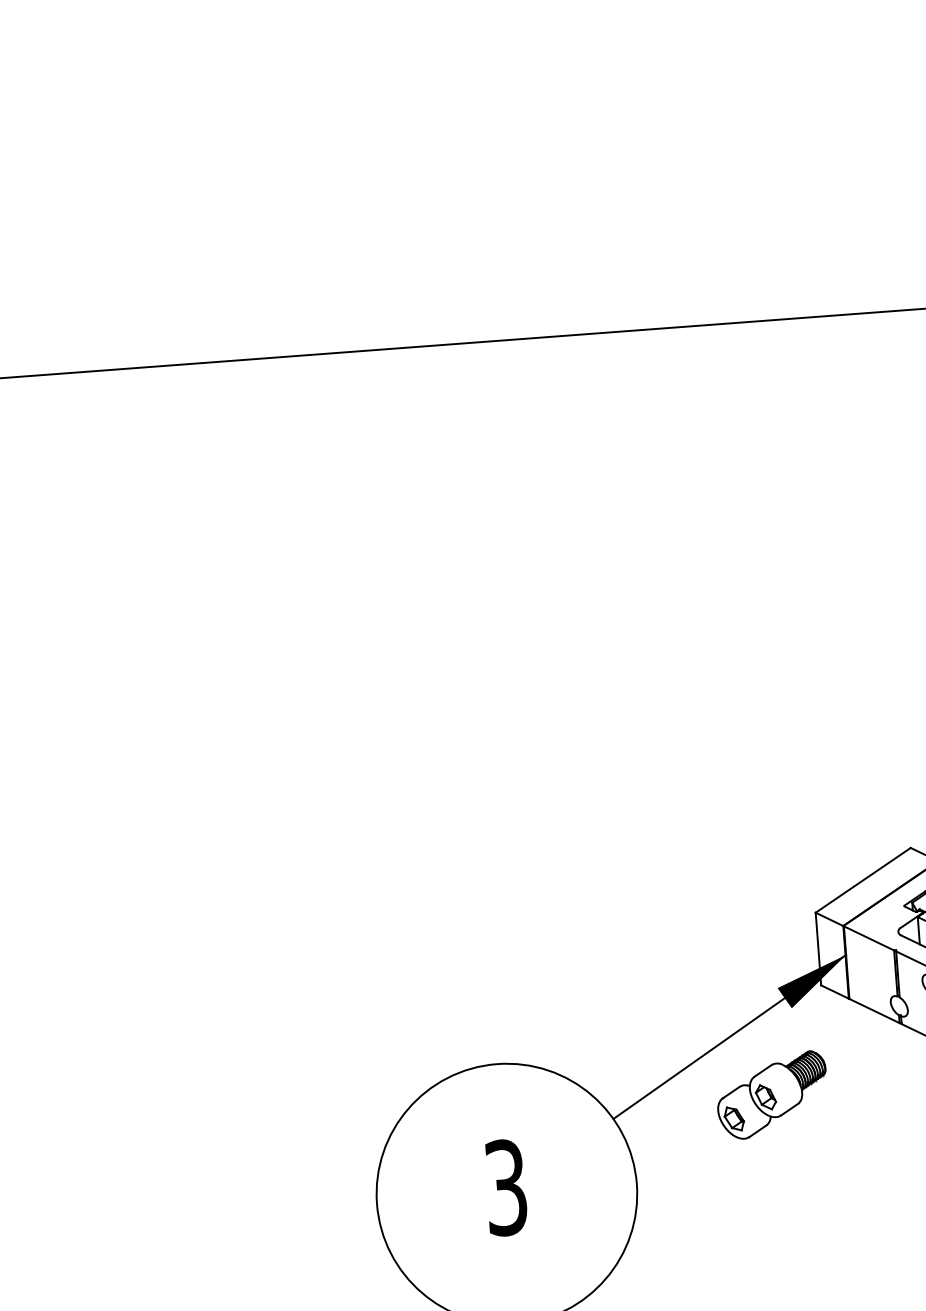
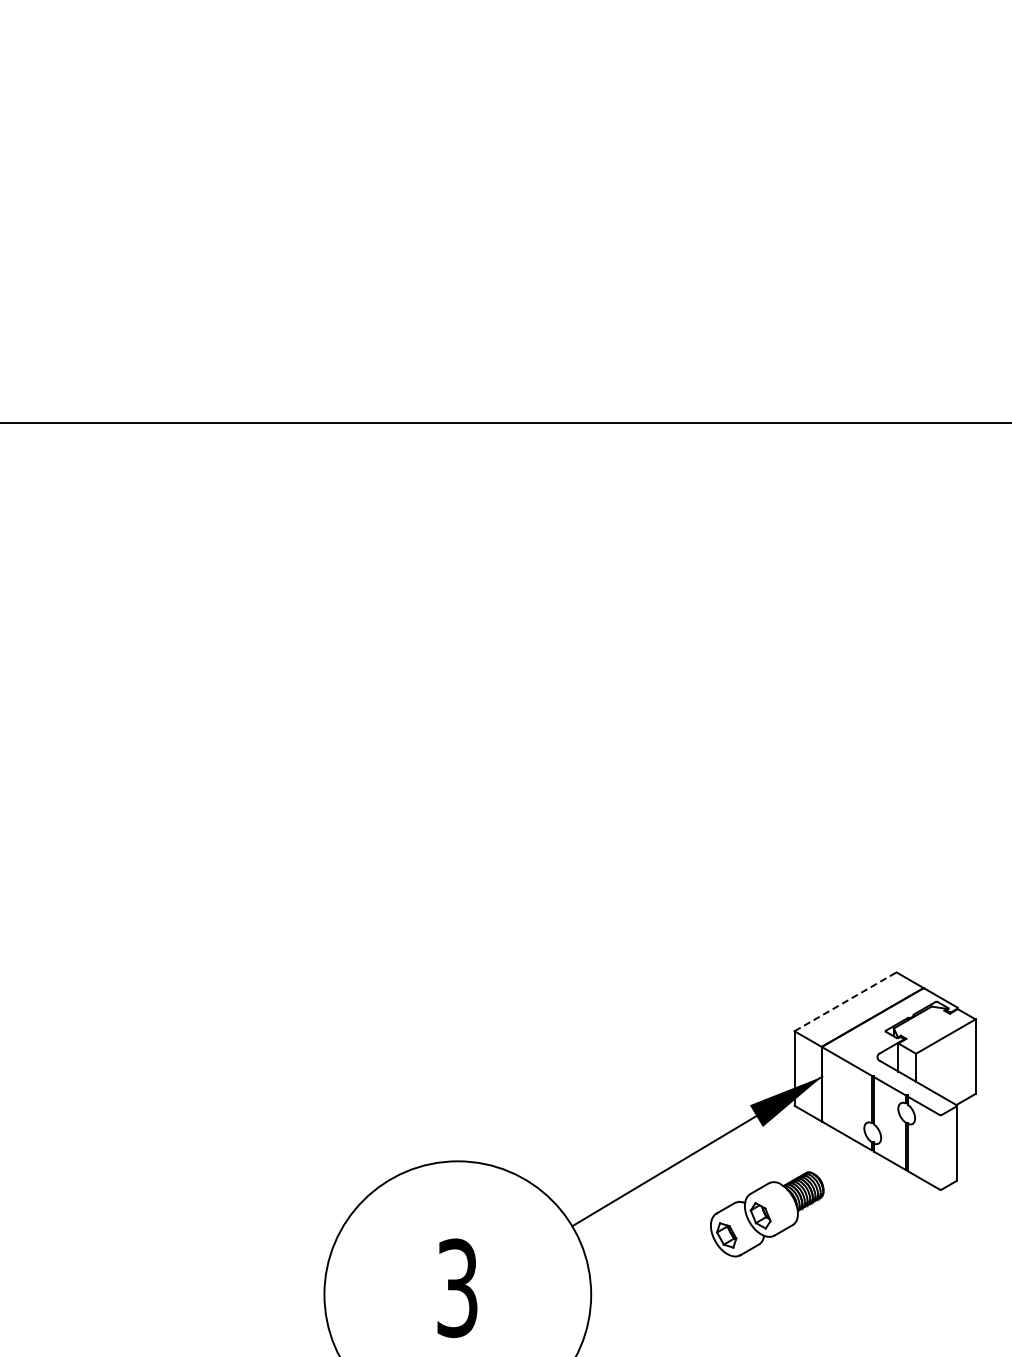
line: (863, 880) -> (845, 1001), solid -> dashed
part: (772, 1095) -> (767, 1214), moved

